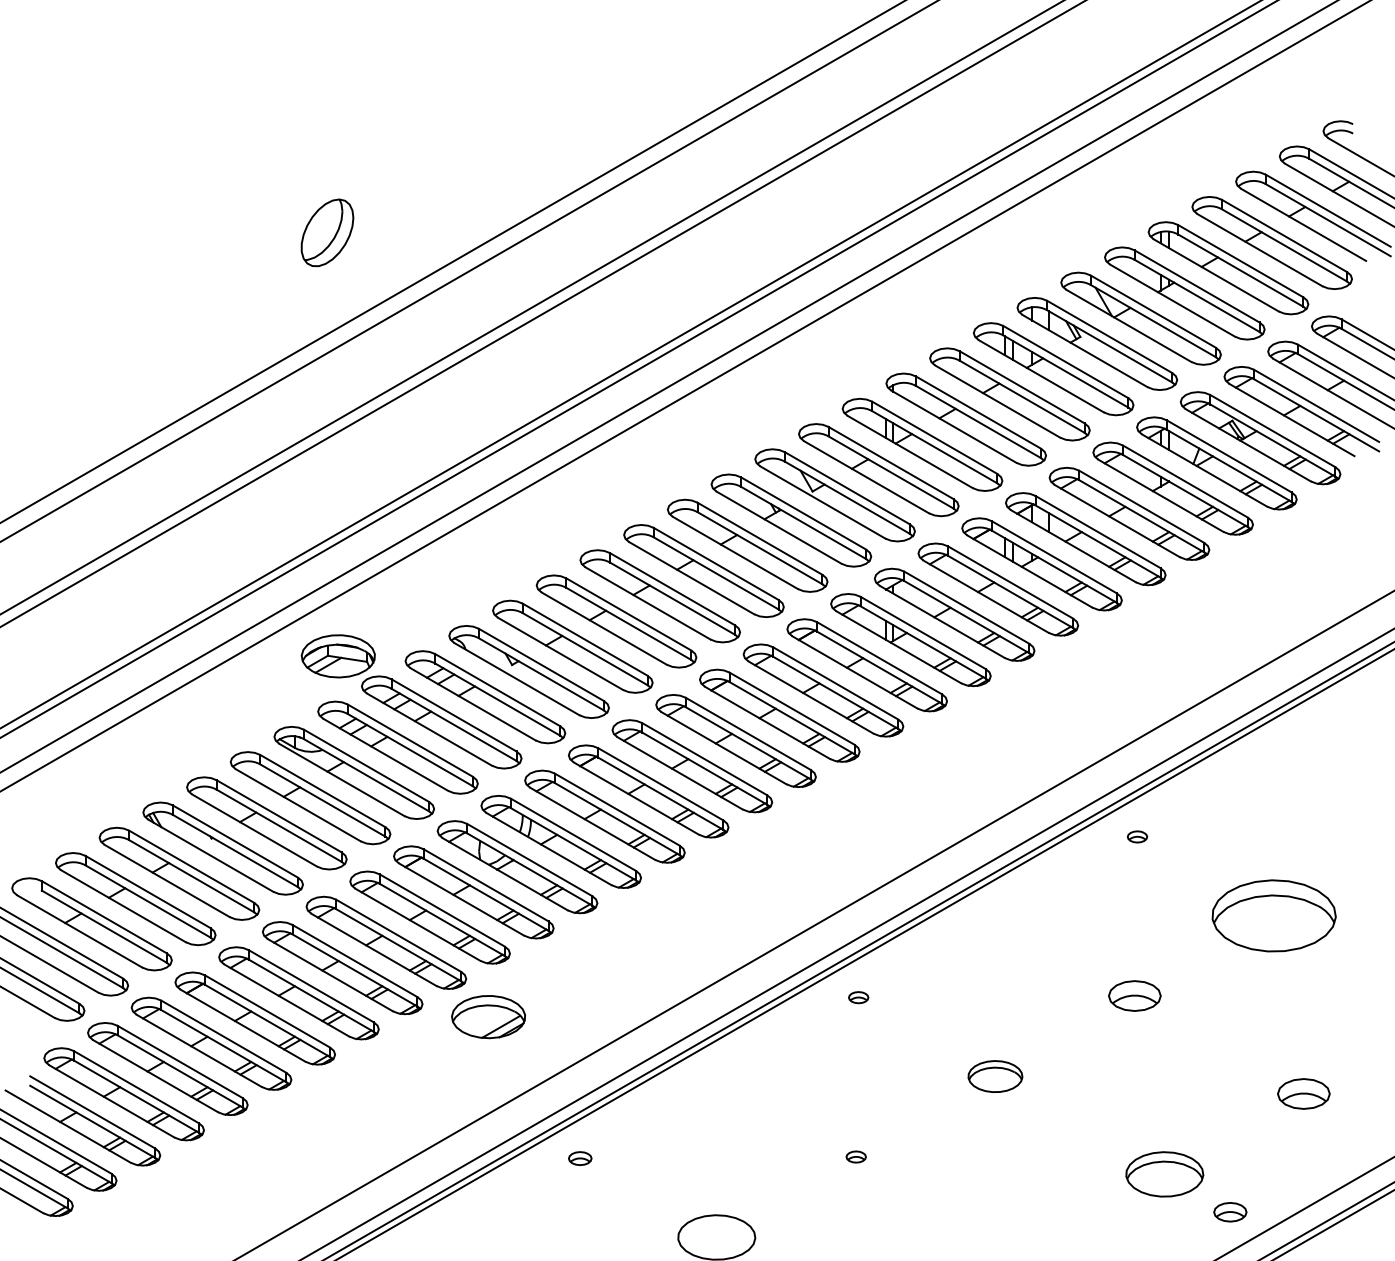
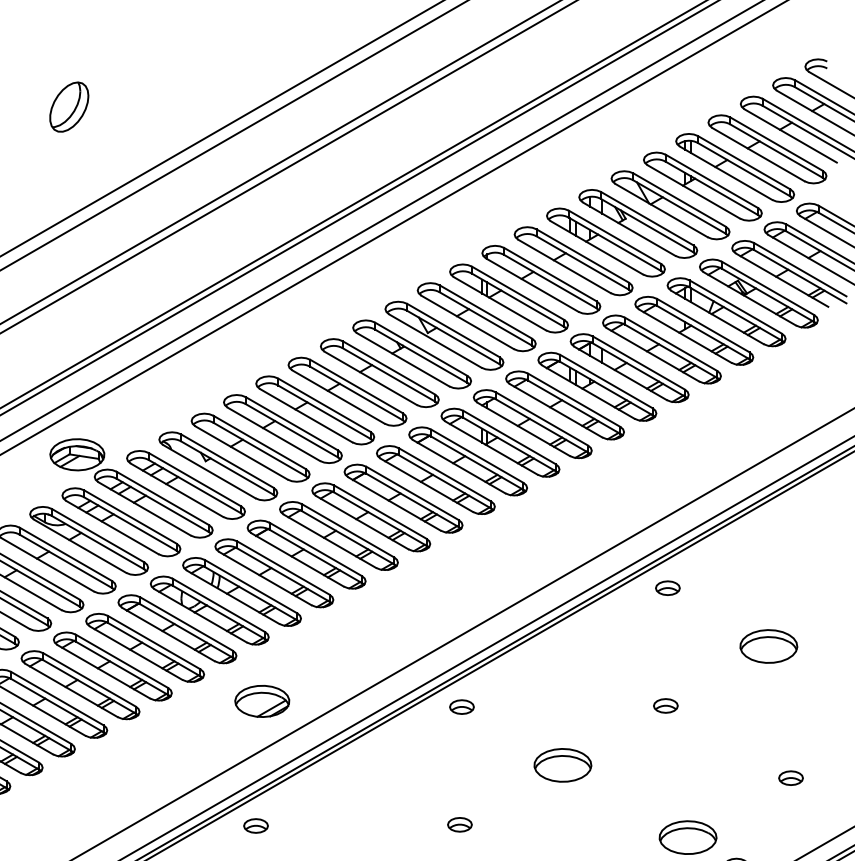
part: (327, 232) -> (69, 106), moved
part: (1137, 836) -> (667, 587), size x1.67
part: (1273, 915) -> (768, 646), size x0.62
part: (1134, 996) -> (665, 706), size x0.62
part: (858, 997) -> (461, 706), size x1.67
part: (488, 1017) -> (262, 701), moved
part: (995, 1076) -> (562, 765), size x1.43
part: (1304, 1093) -> (791, 777), size x0.62
part: (856, 1156) -> (460, 824), size x1.67
part: (580, 1158) -> (256, 825), size x1.43

